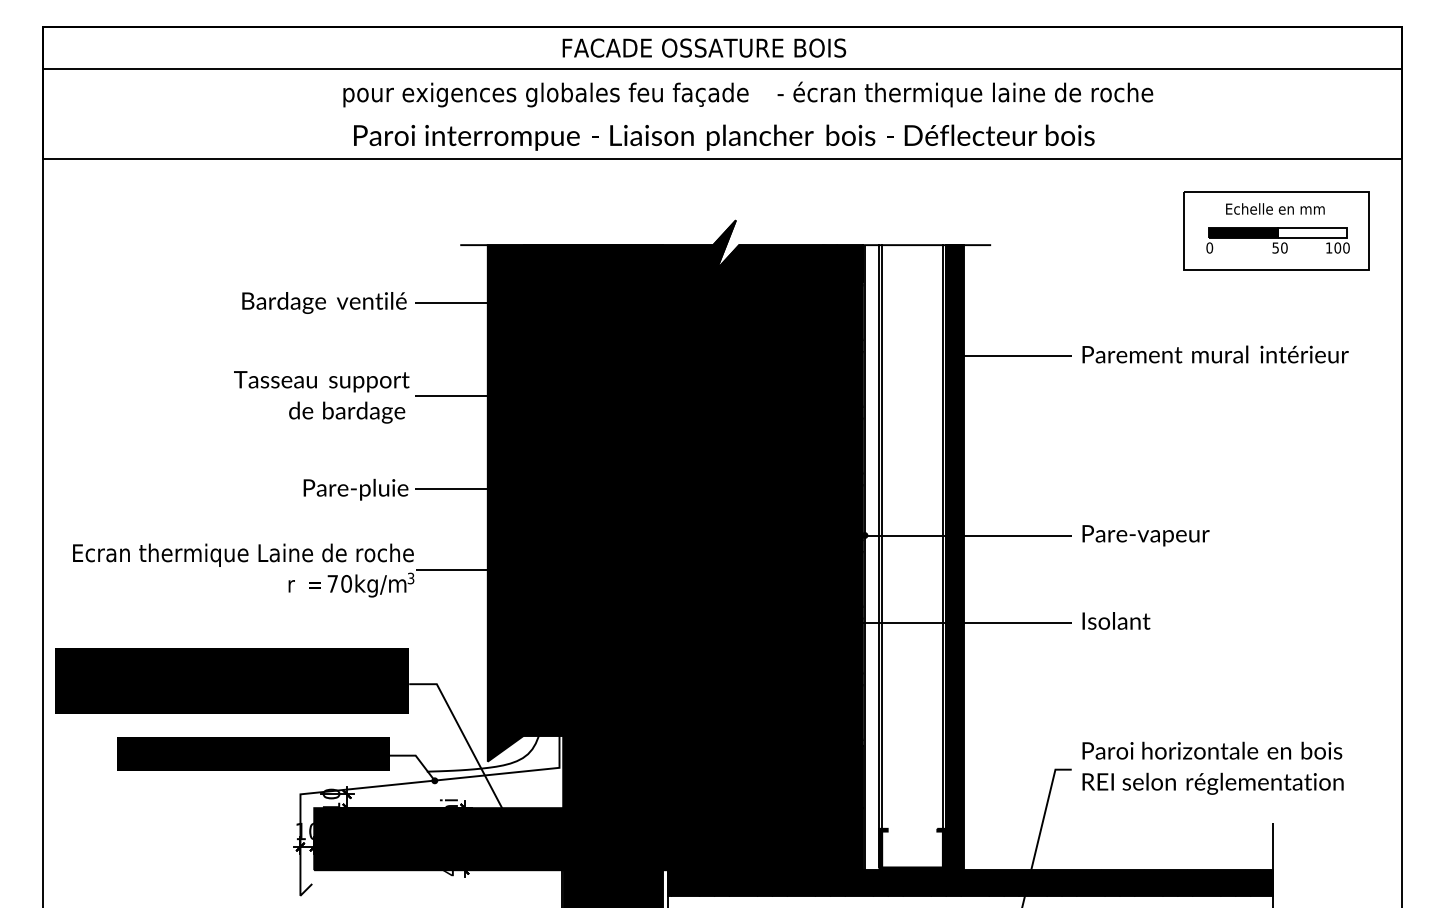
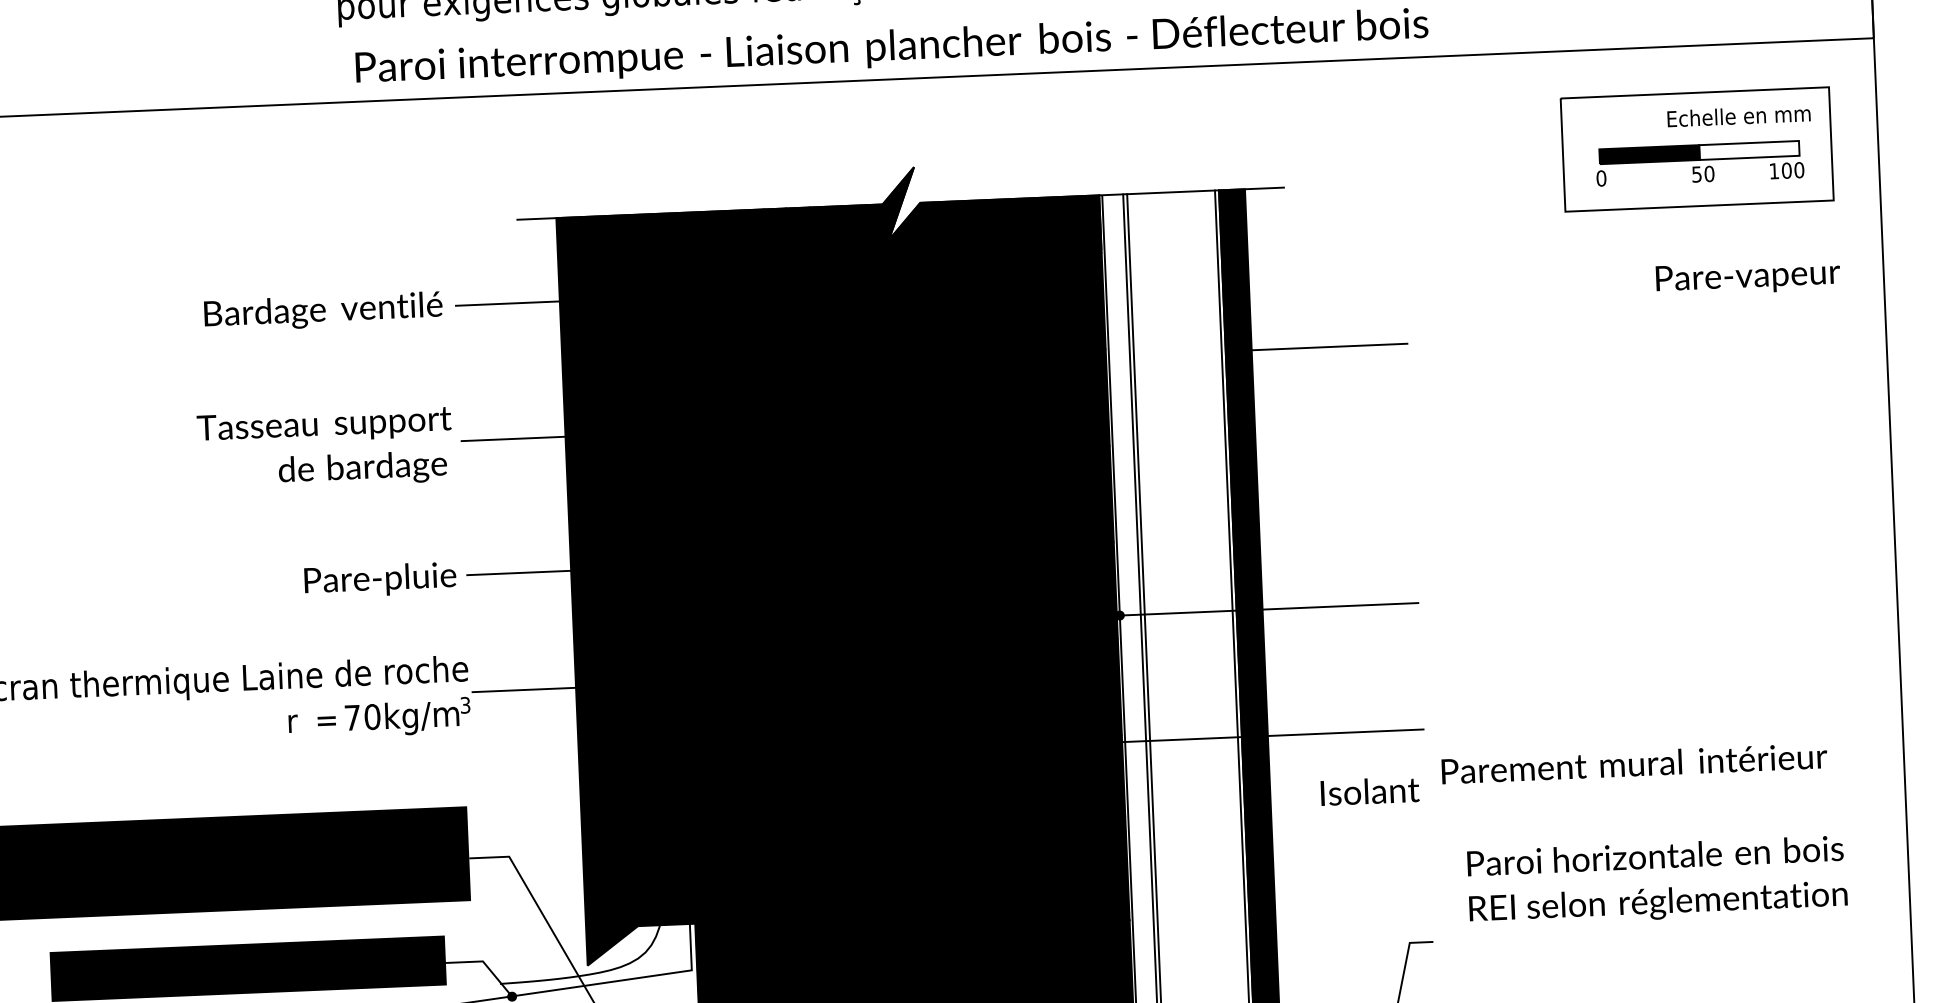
text: (1275, 208) -> (1739, 115), moved
text: (1215, 354) -> (1634, 763), moved
text: (1145, 535) -> (1747, 277), moved
text: (1116, 620) -> (1370, 790), moved
text: (1212, 767) -> (1656, 880), moved

